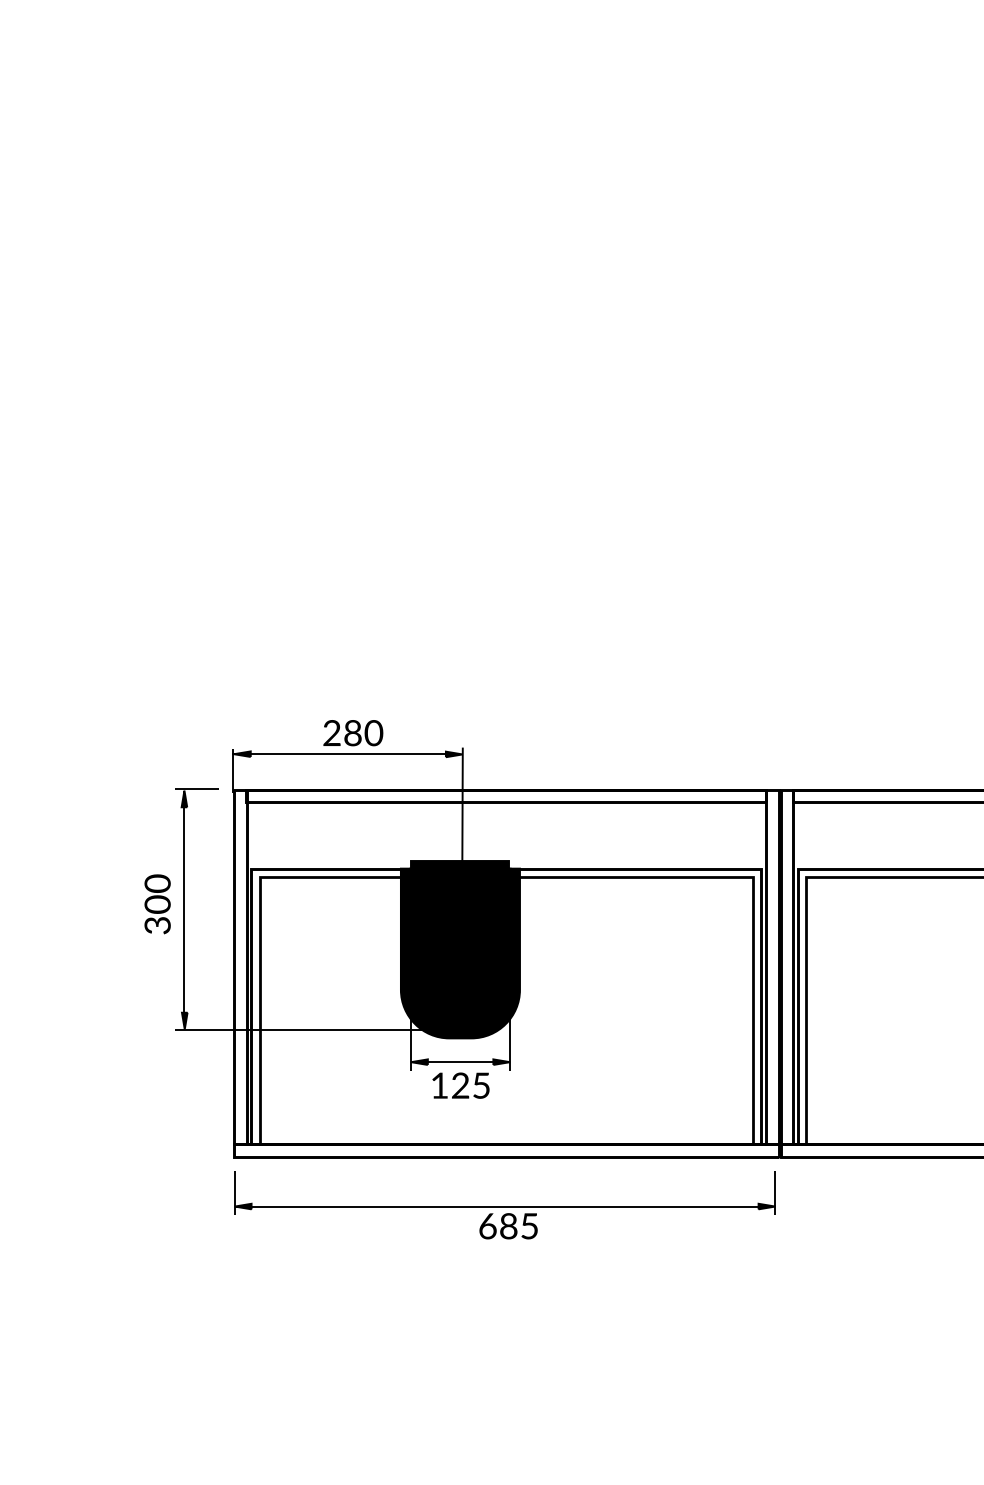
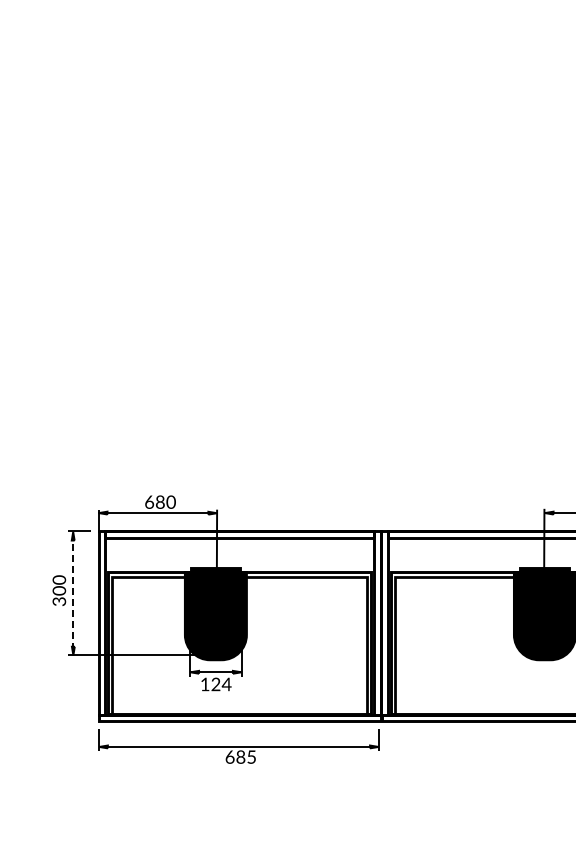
text: (332, 731) -> (149, 501), 280 -> 680
line: (185, 903) -> (73, 590), solid -> dashed
text: (480, 1085) -> (226, 684), 125 -> 124

